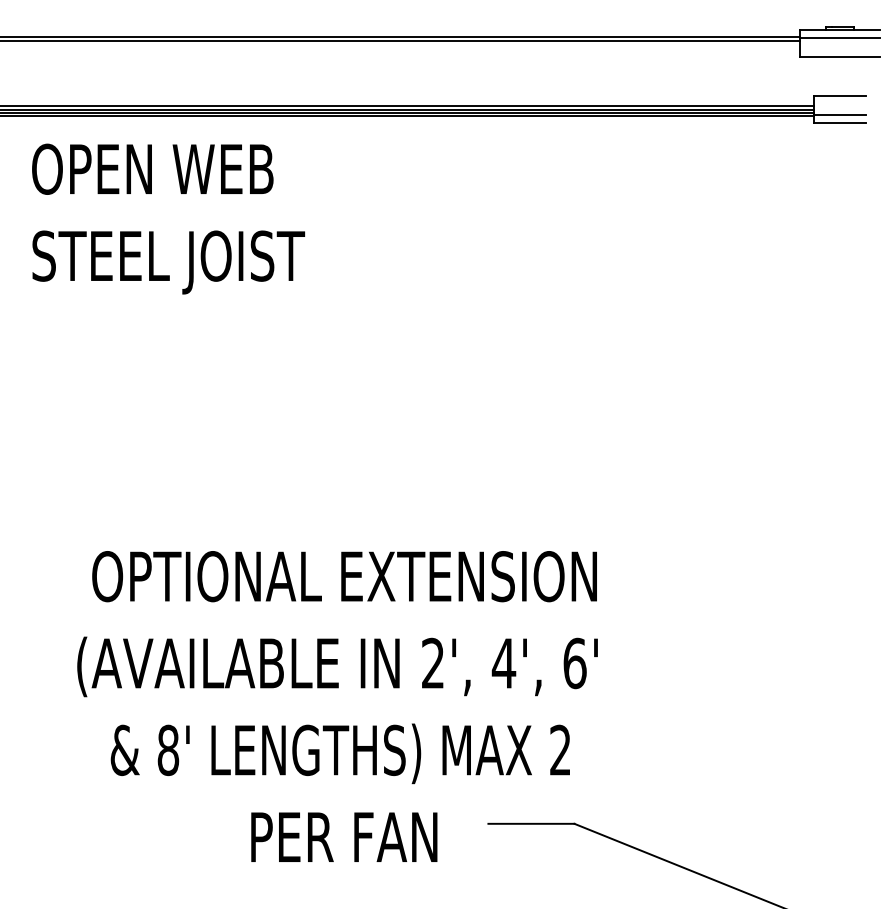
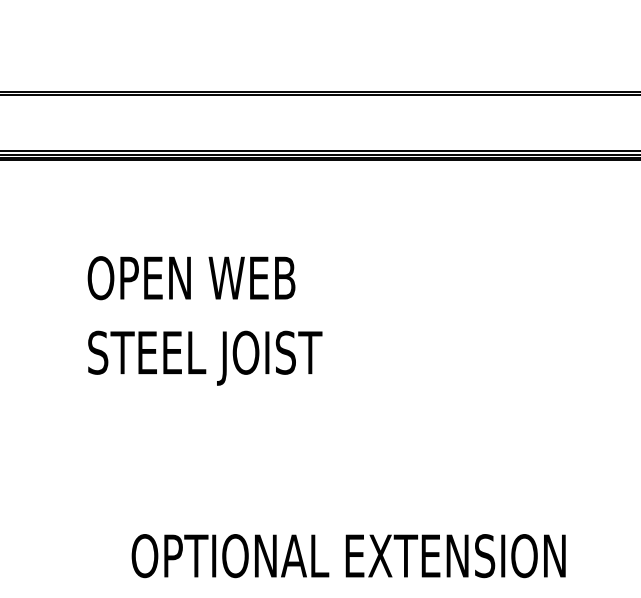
text: (168, 218) -> (205, 320), moved

